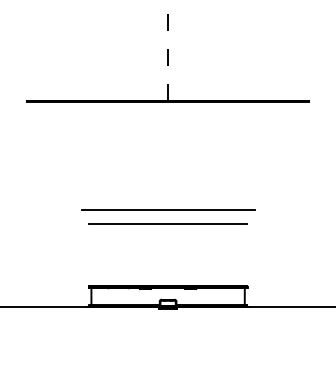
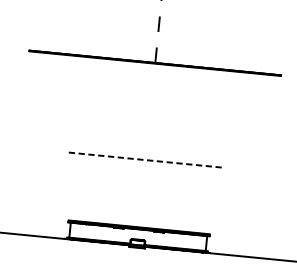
line: (168, 210) -> (146, 160), solid -> dashed
line: (167, 223) -> (144, 171), removed

